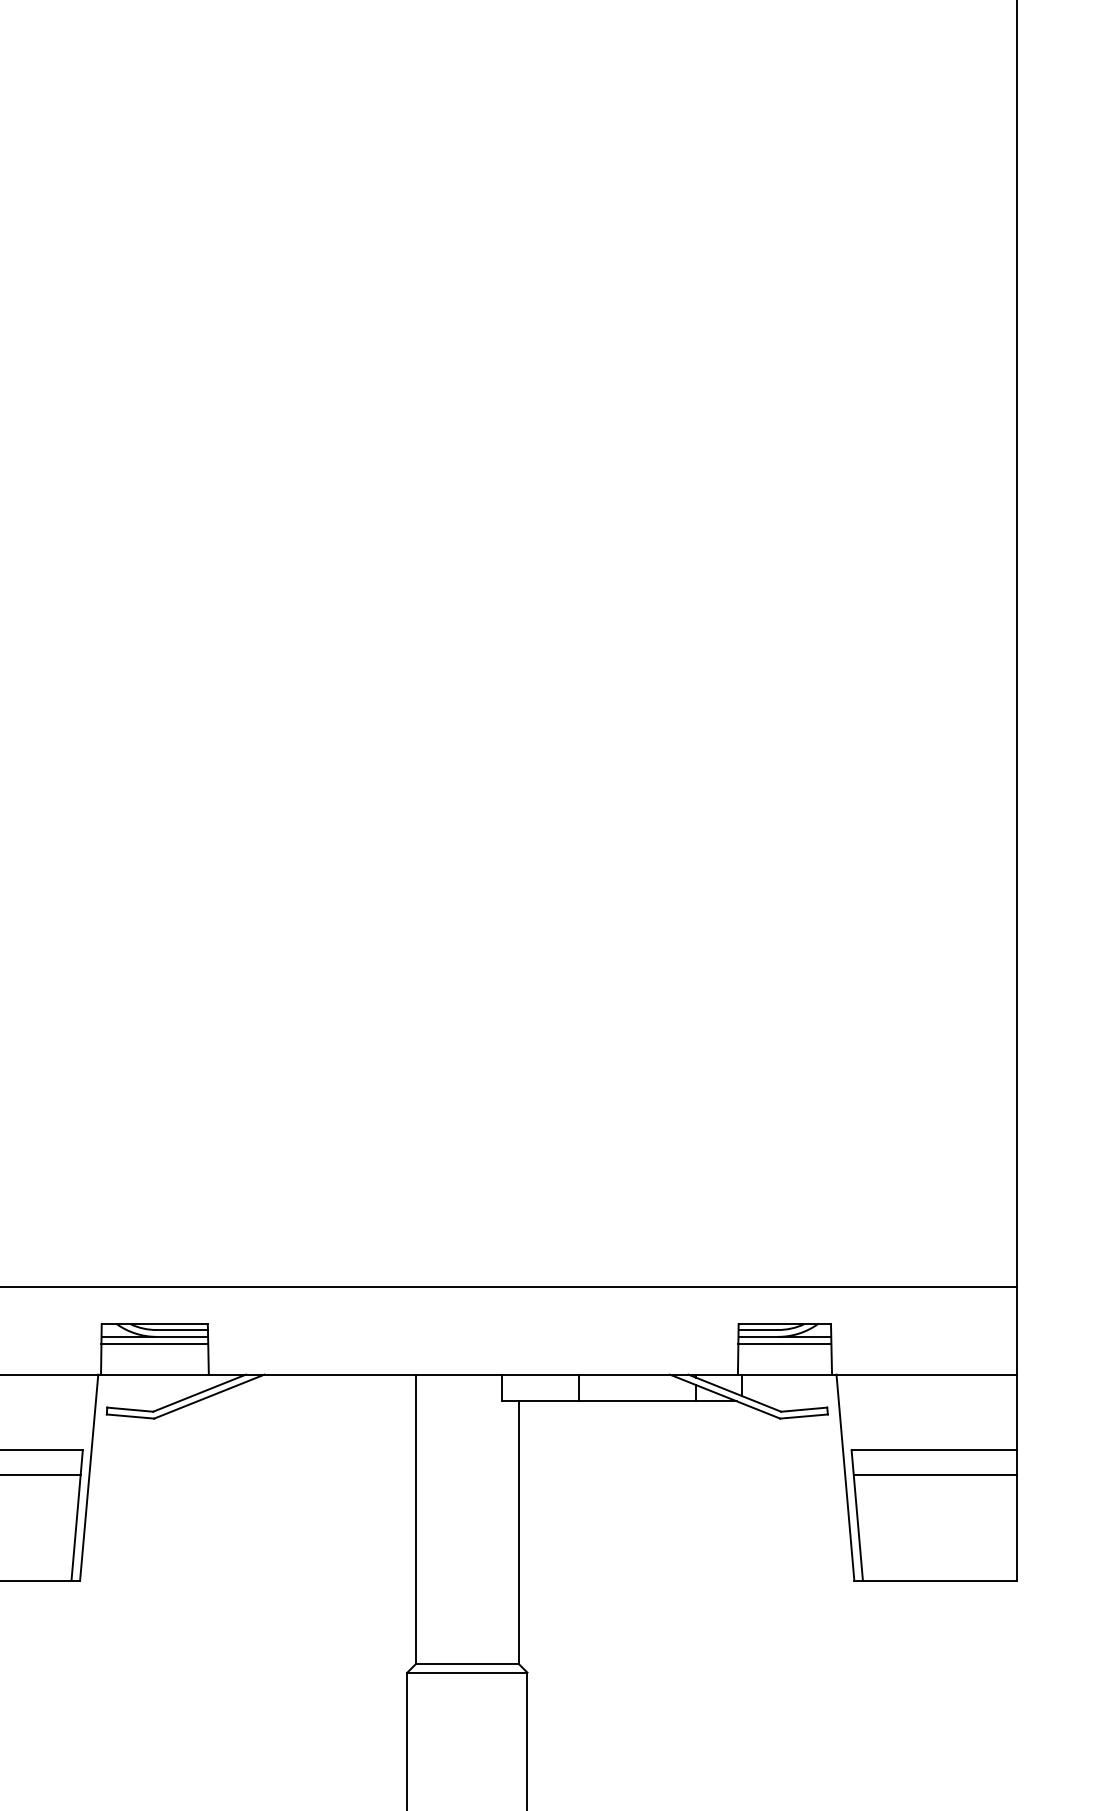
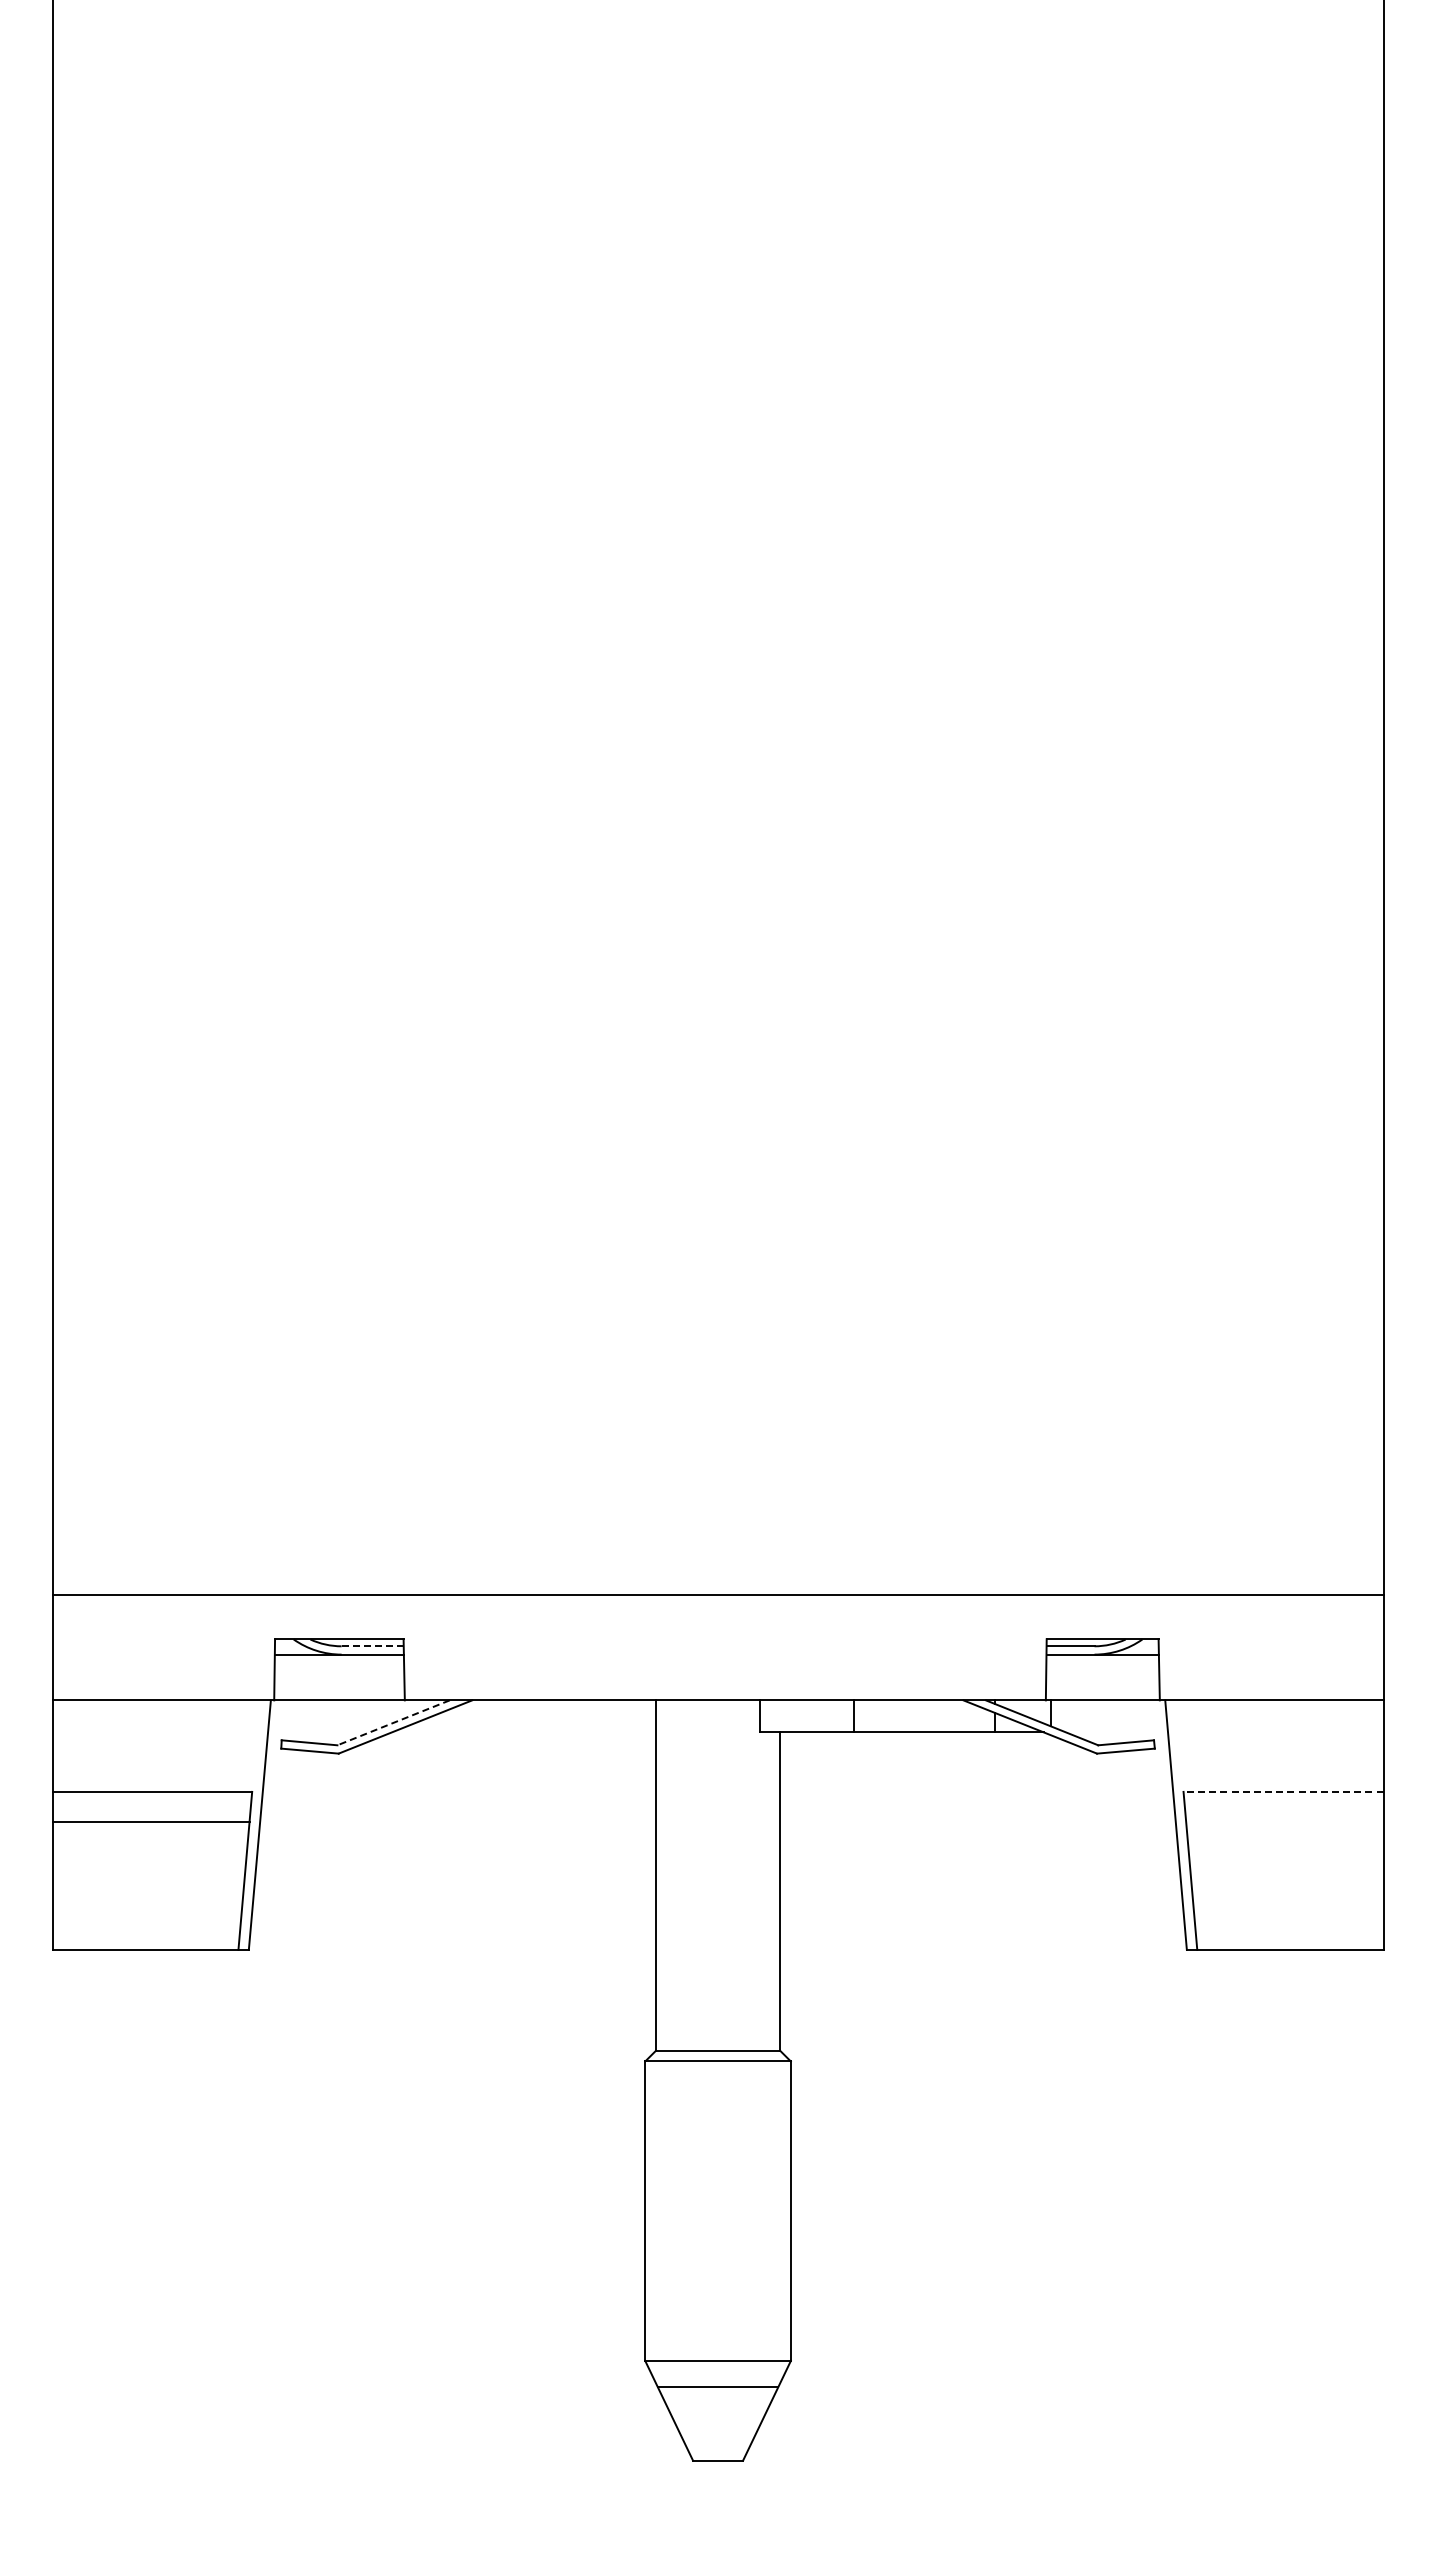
line: (182, 1330) -> (372, 1646), solid -> dashed
line: (154, 1343) -> (339, 1662), removed
line: (784, 1343) -> (1102, 1662), removed
line: (199, 1393) -> (393, 1723), solid -> dashed
line: (934, 1449) -> (1283, 1791), solid -> dashed
line: (934, 1475) -> (1284, 1822), removed

